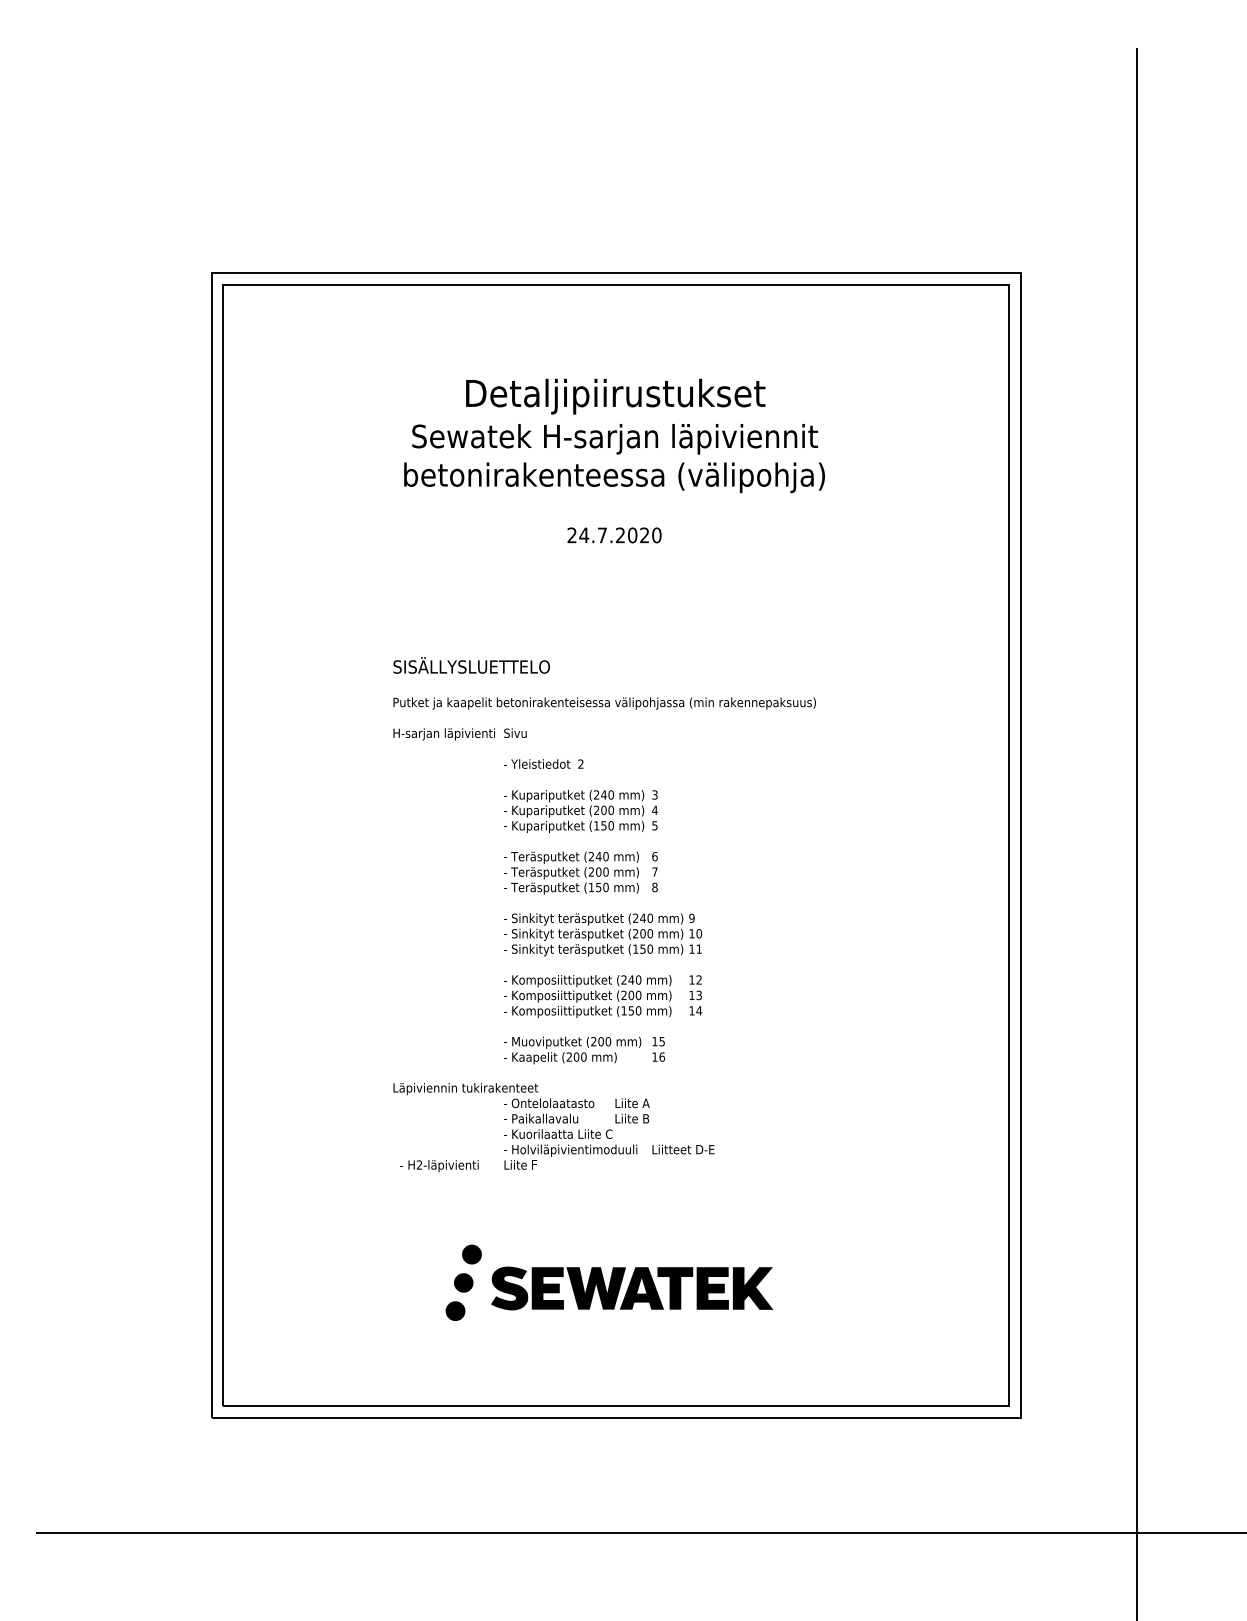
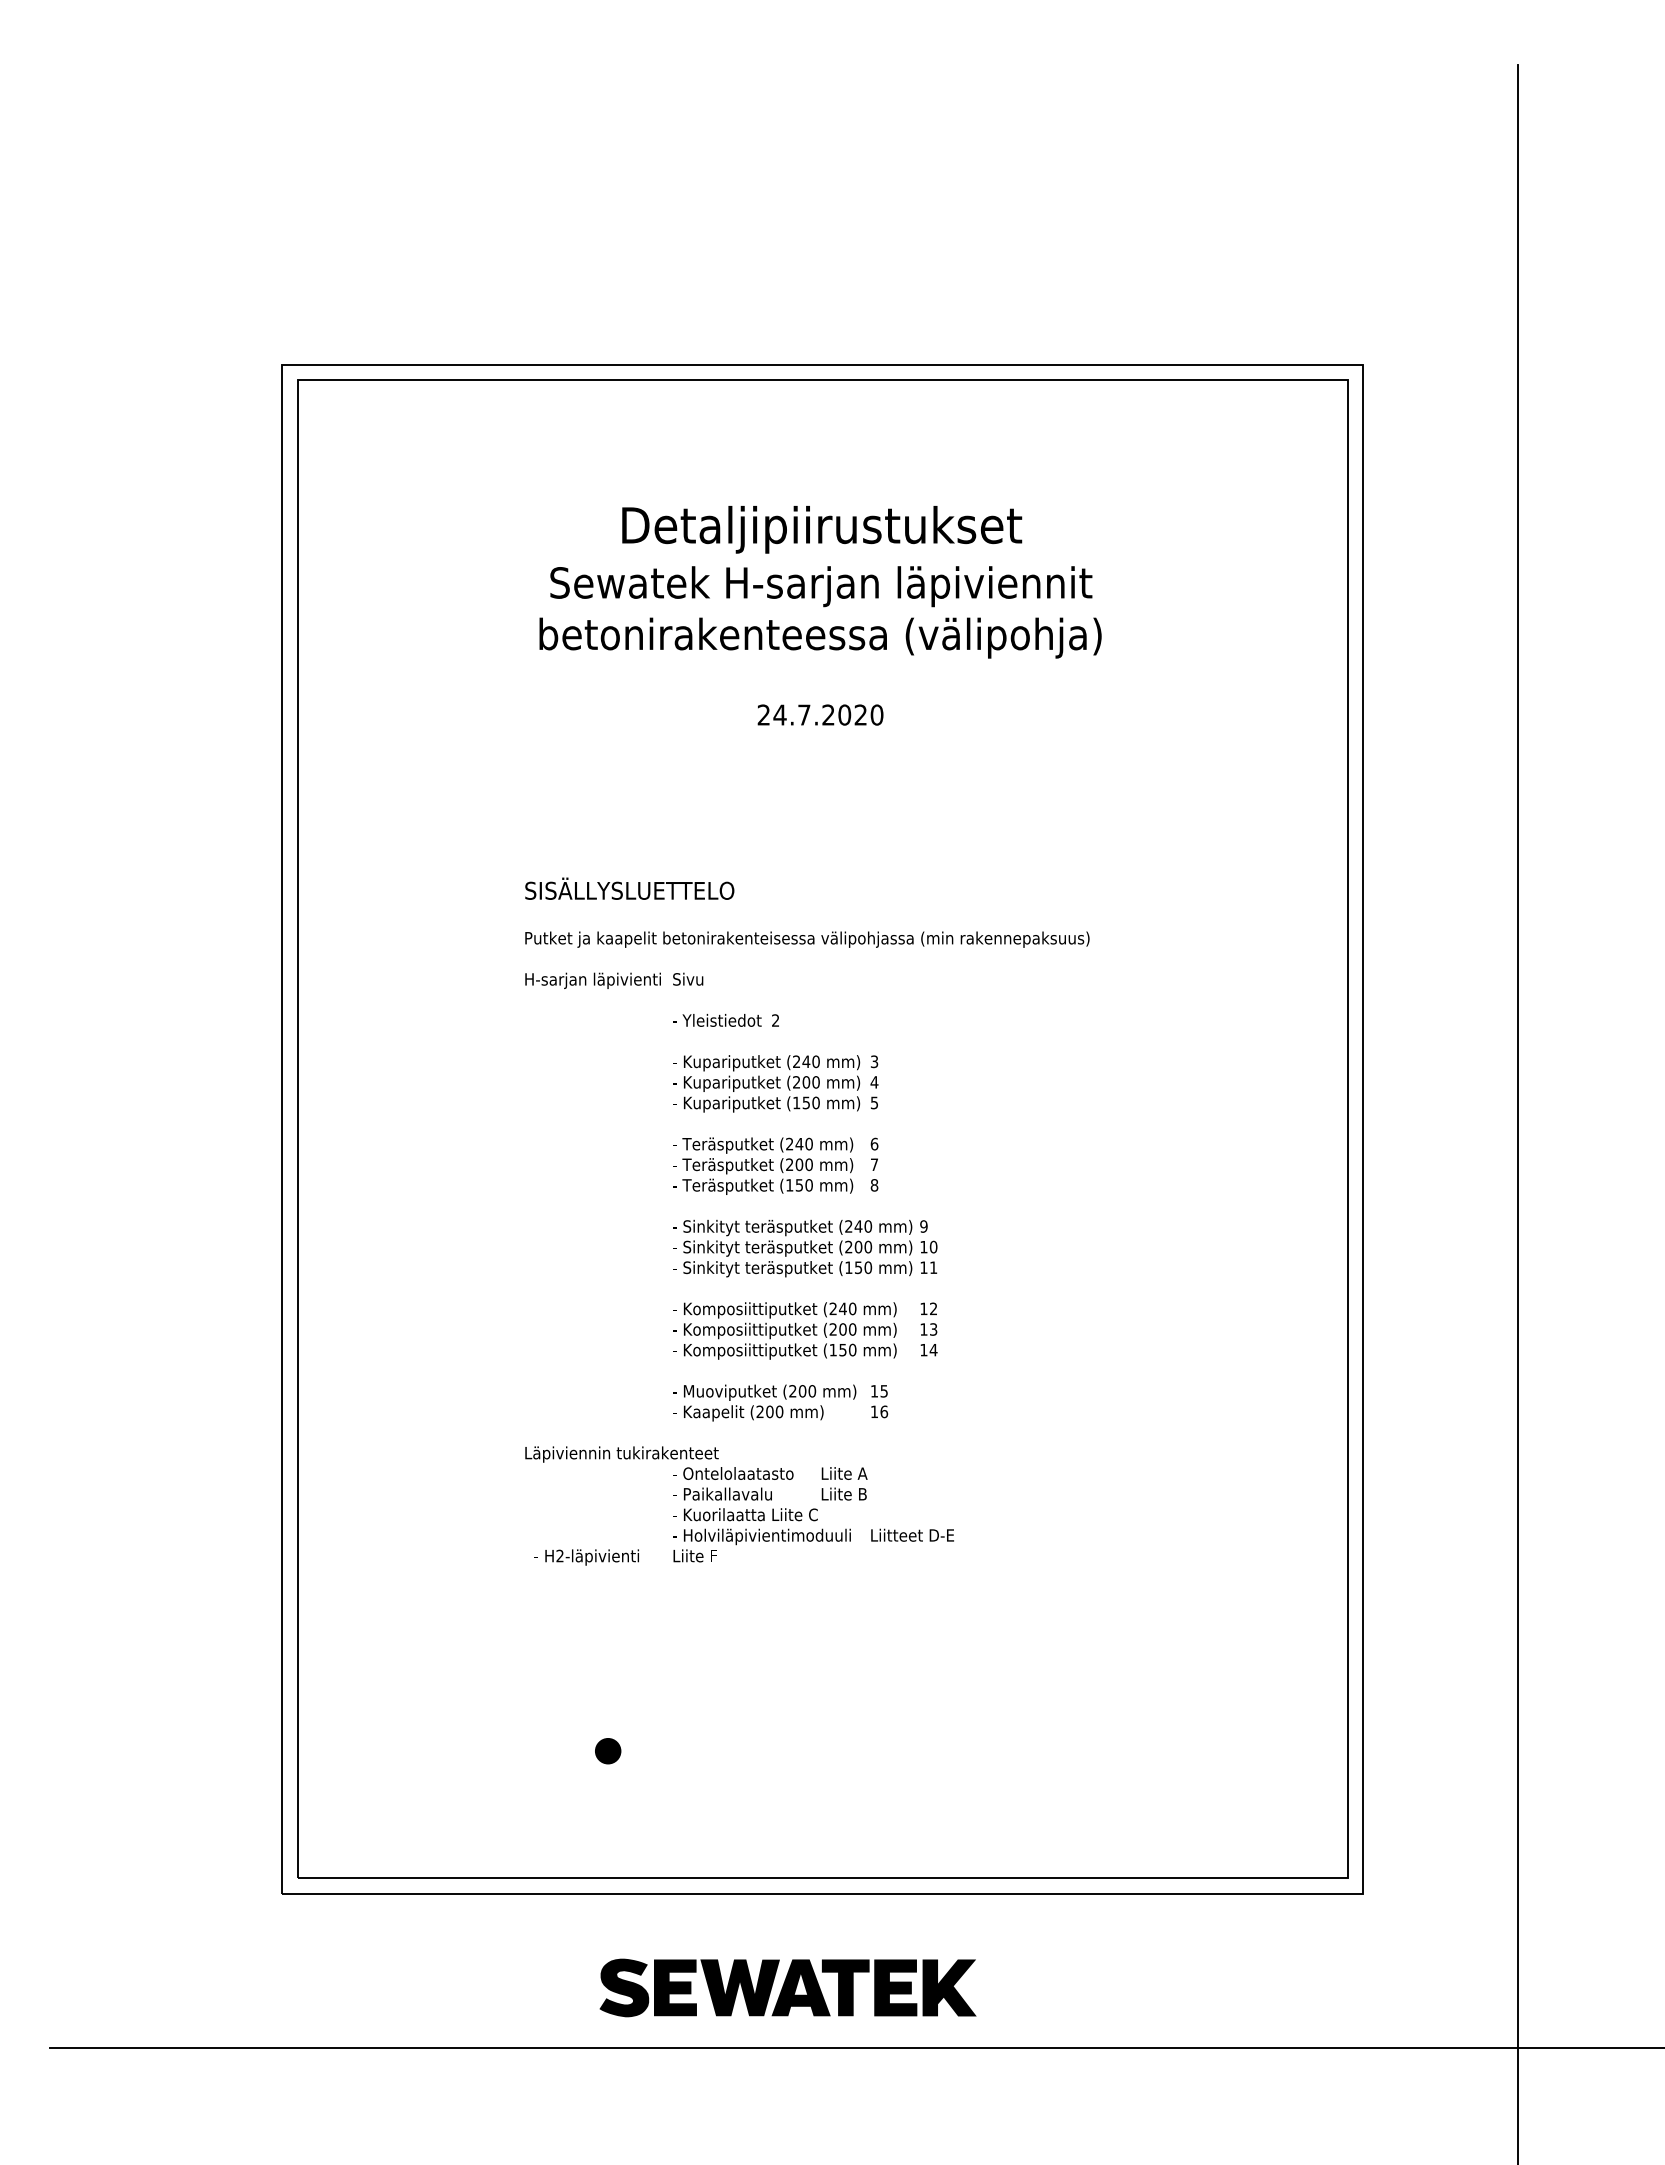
fill: (471, 1254) -> (629, 1675), removed
fill: (464, 1282) -> (619, 1713), removed
part: (631, 1288) -> (787, 1987), moved

